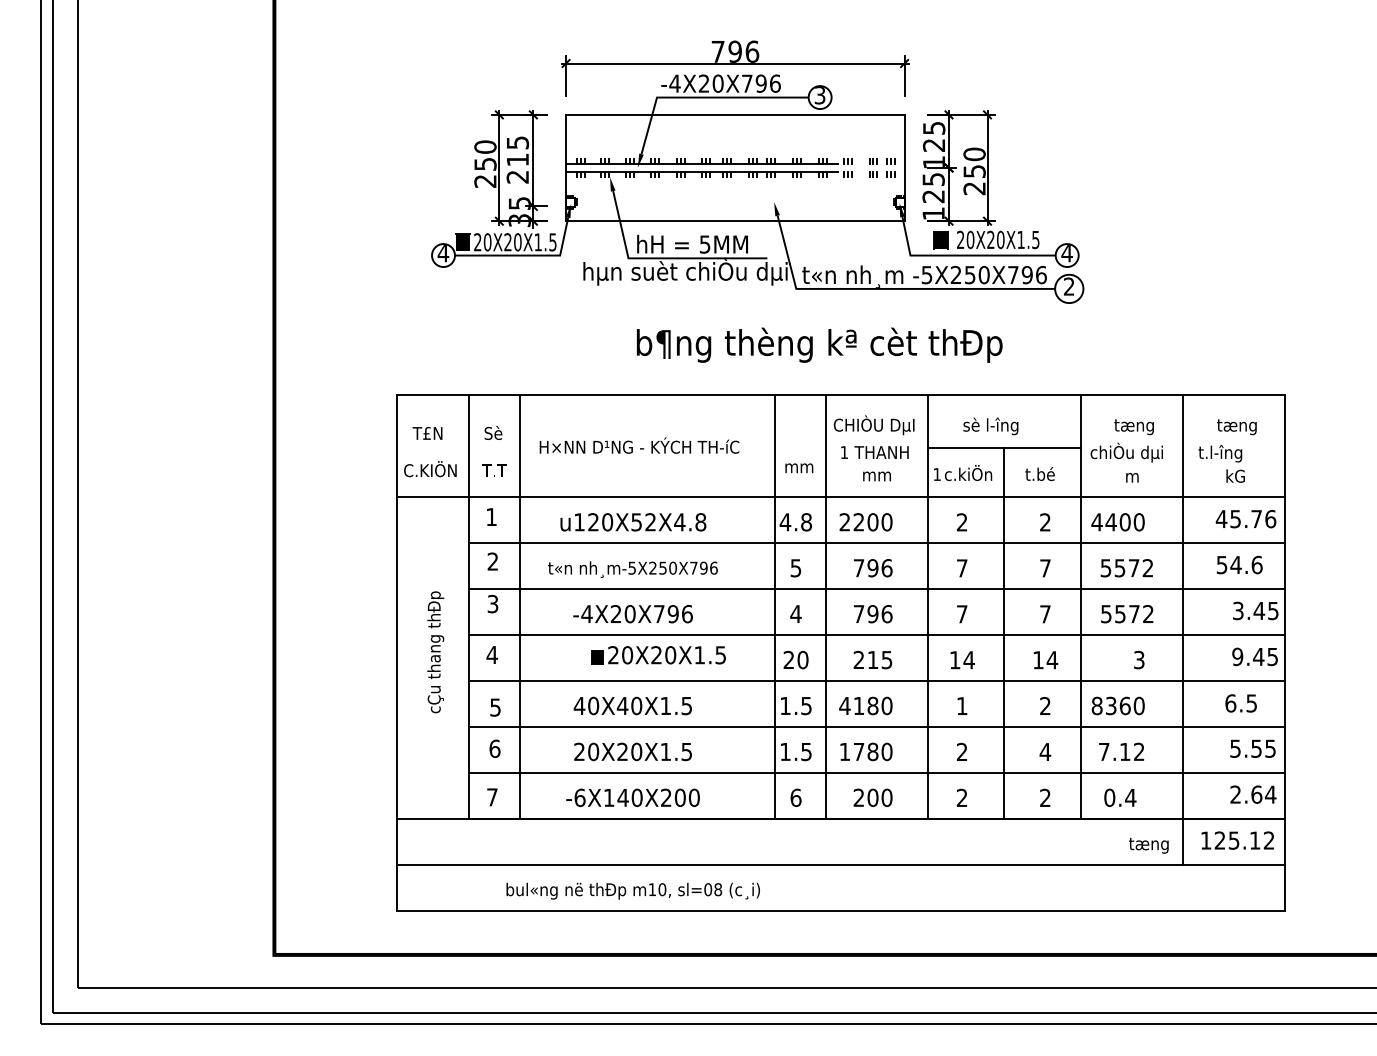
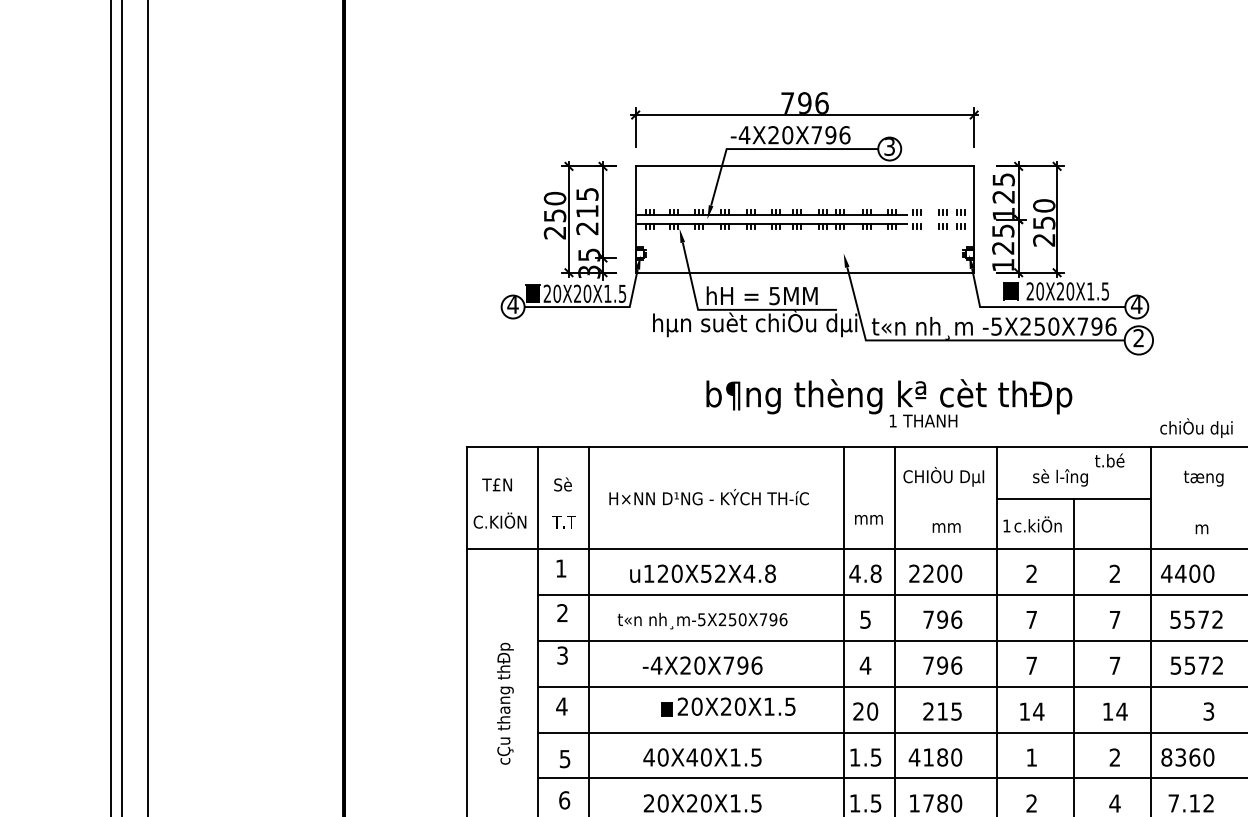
text: (874, 452) -> (923, 421), moved
text: (1126, 452) -> (1196, 428), moved
text: (1039, 474) -> (1109, 461), moved

